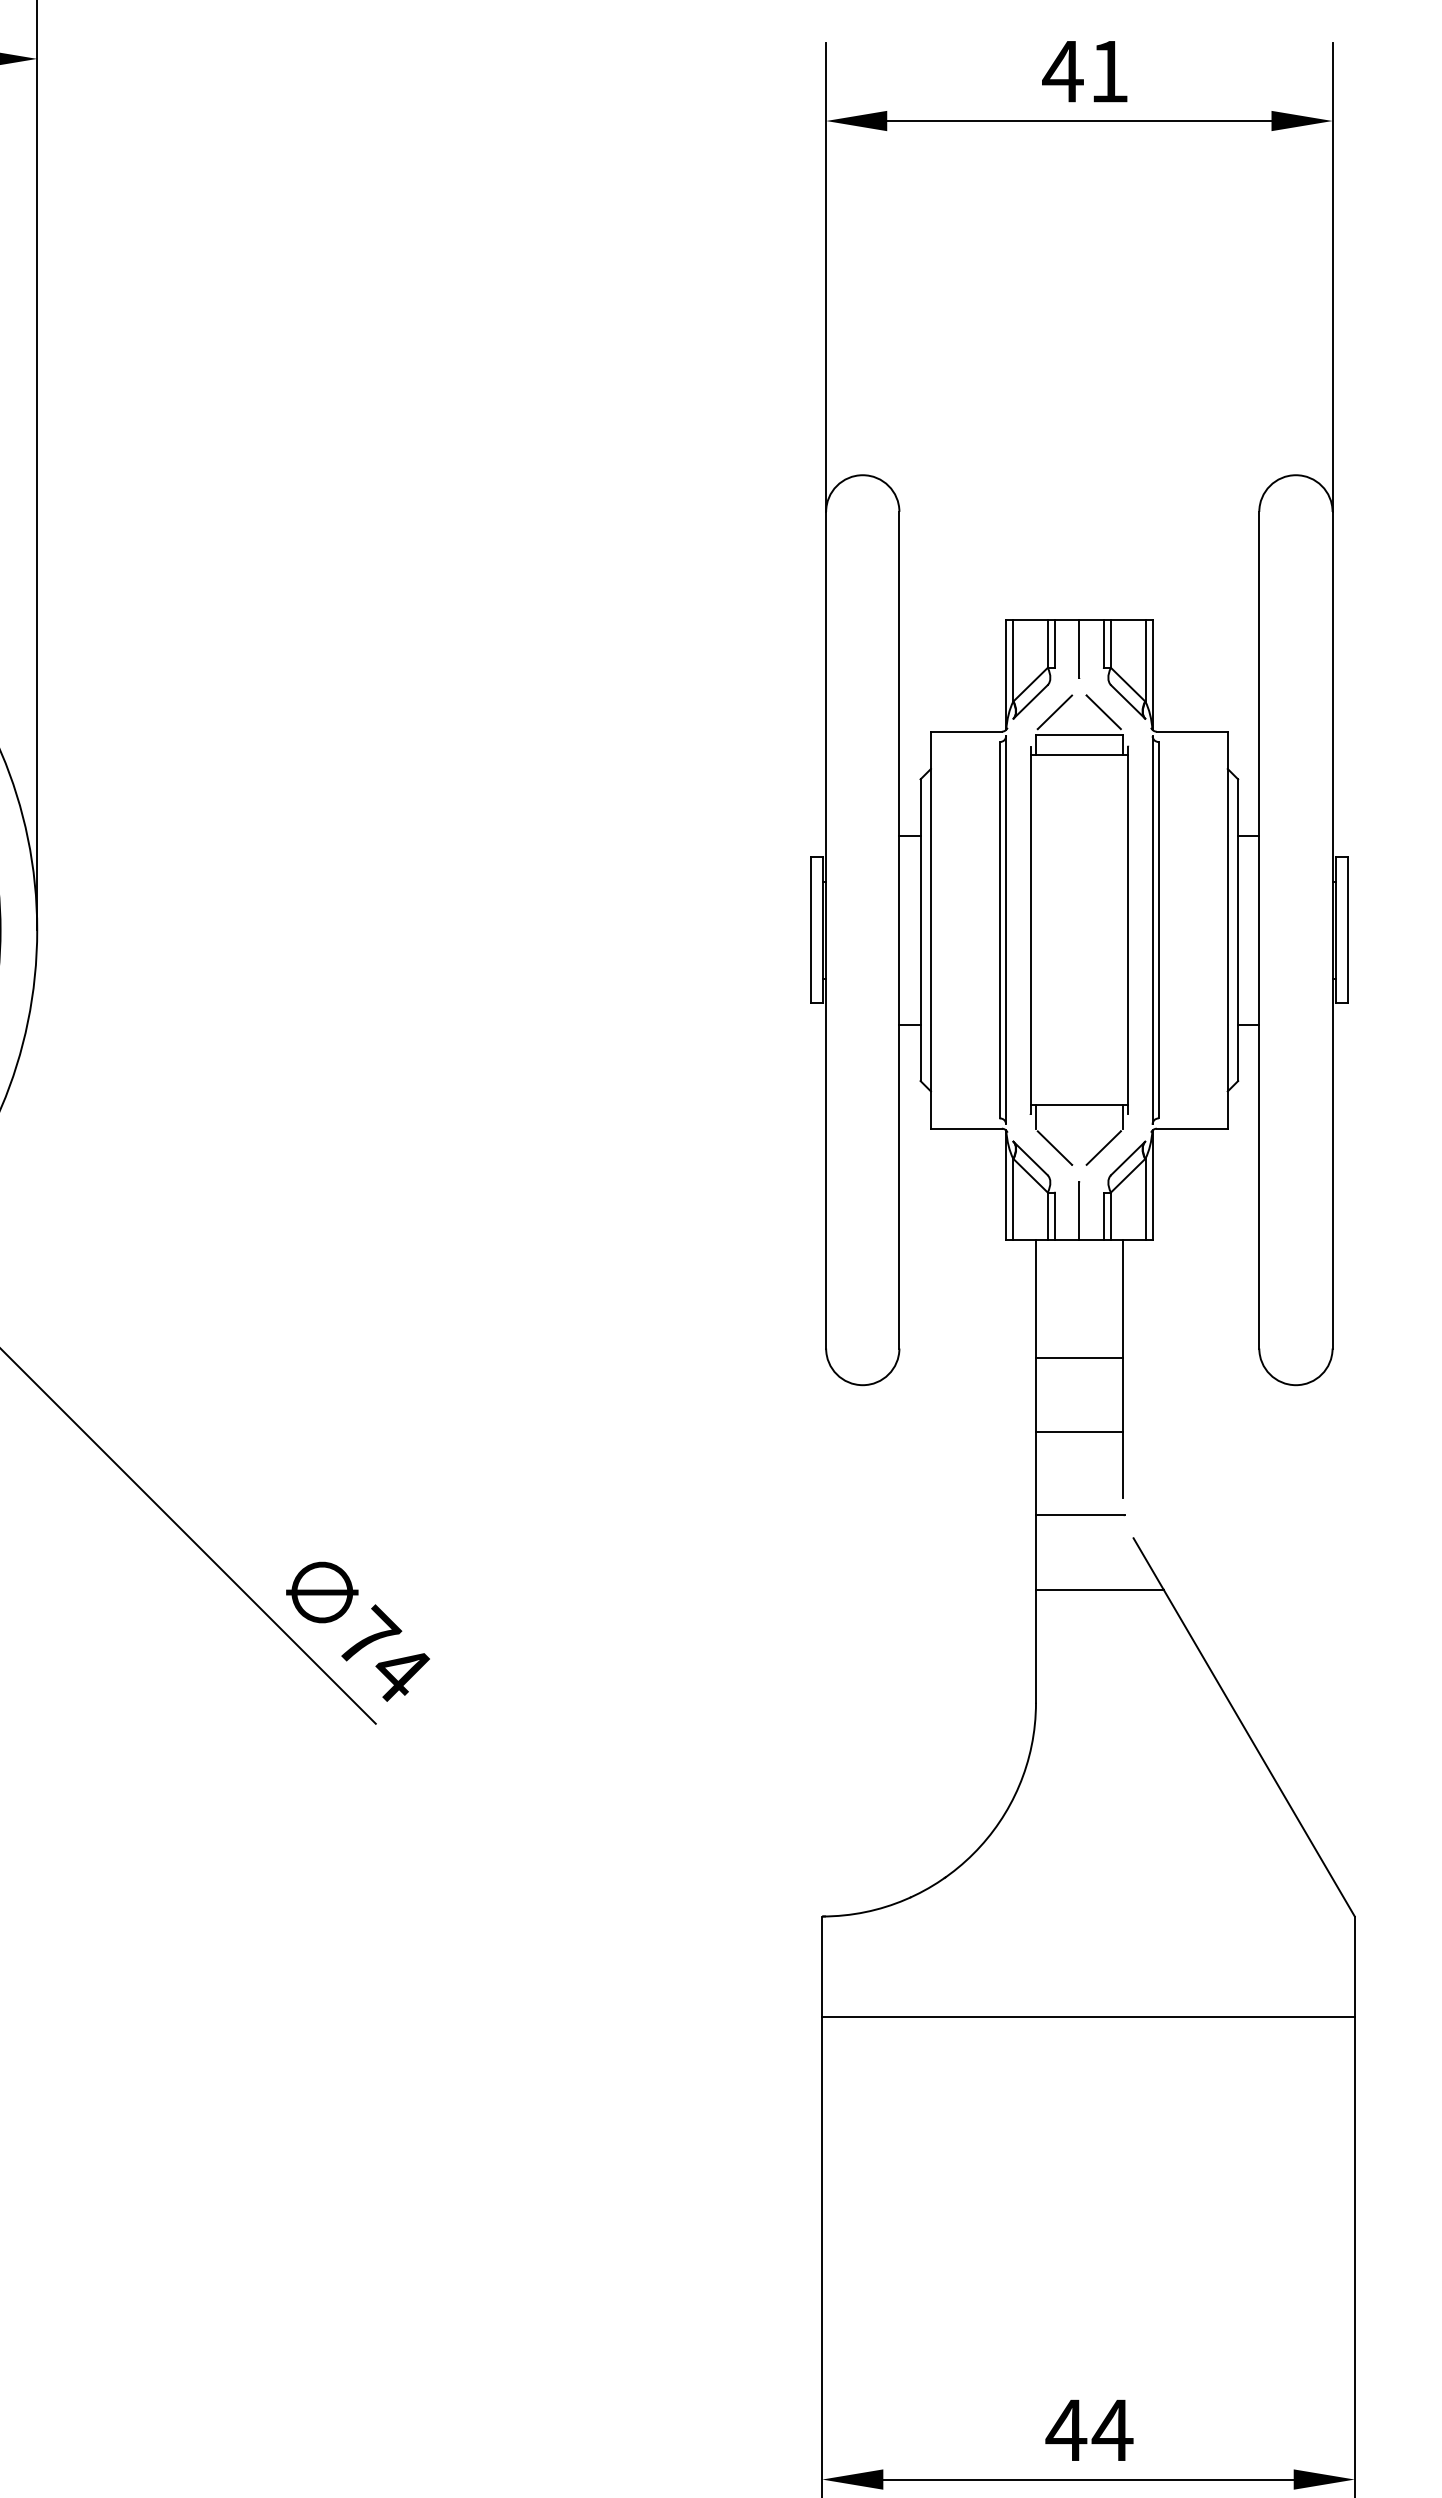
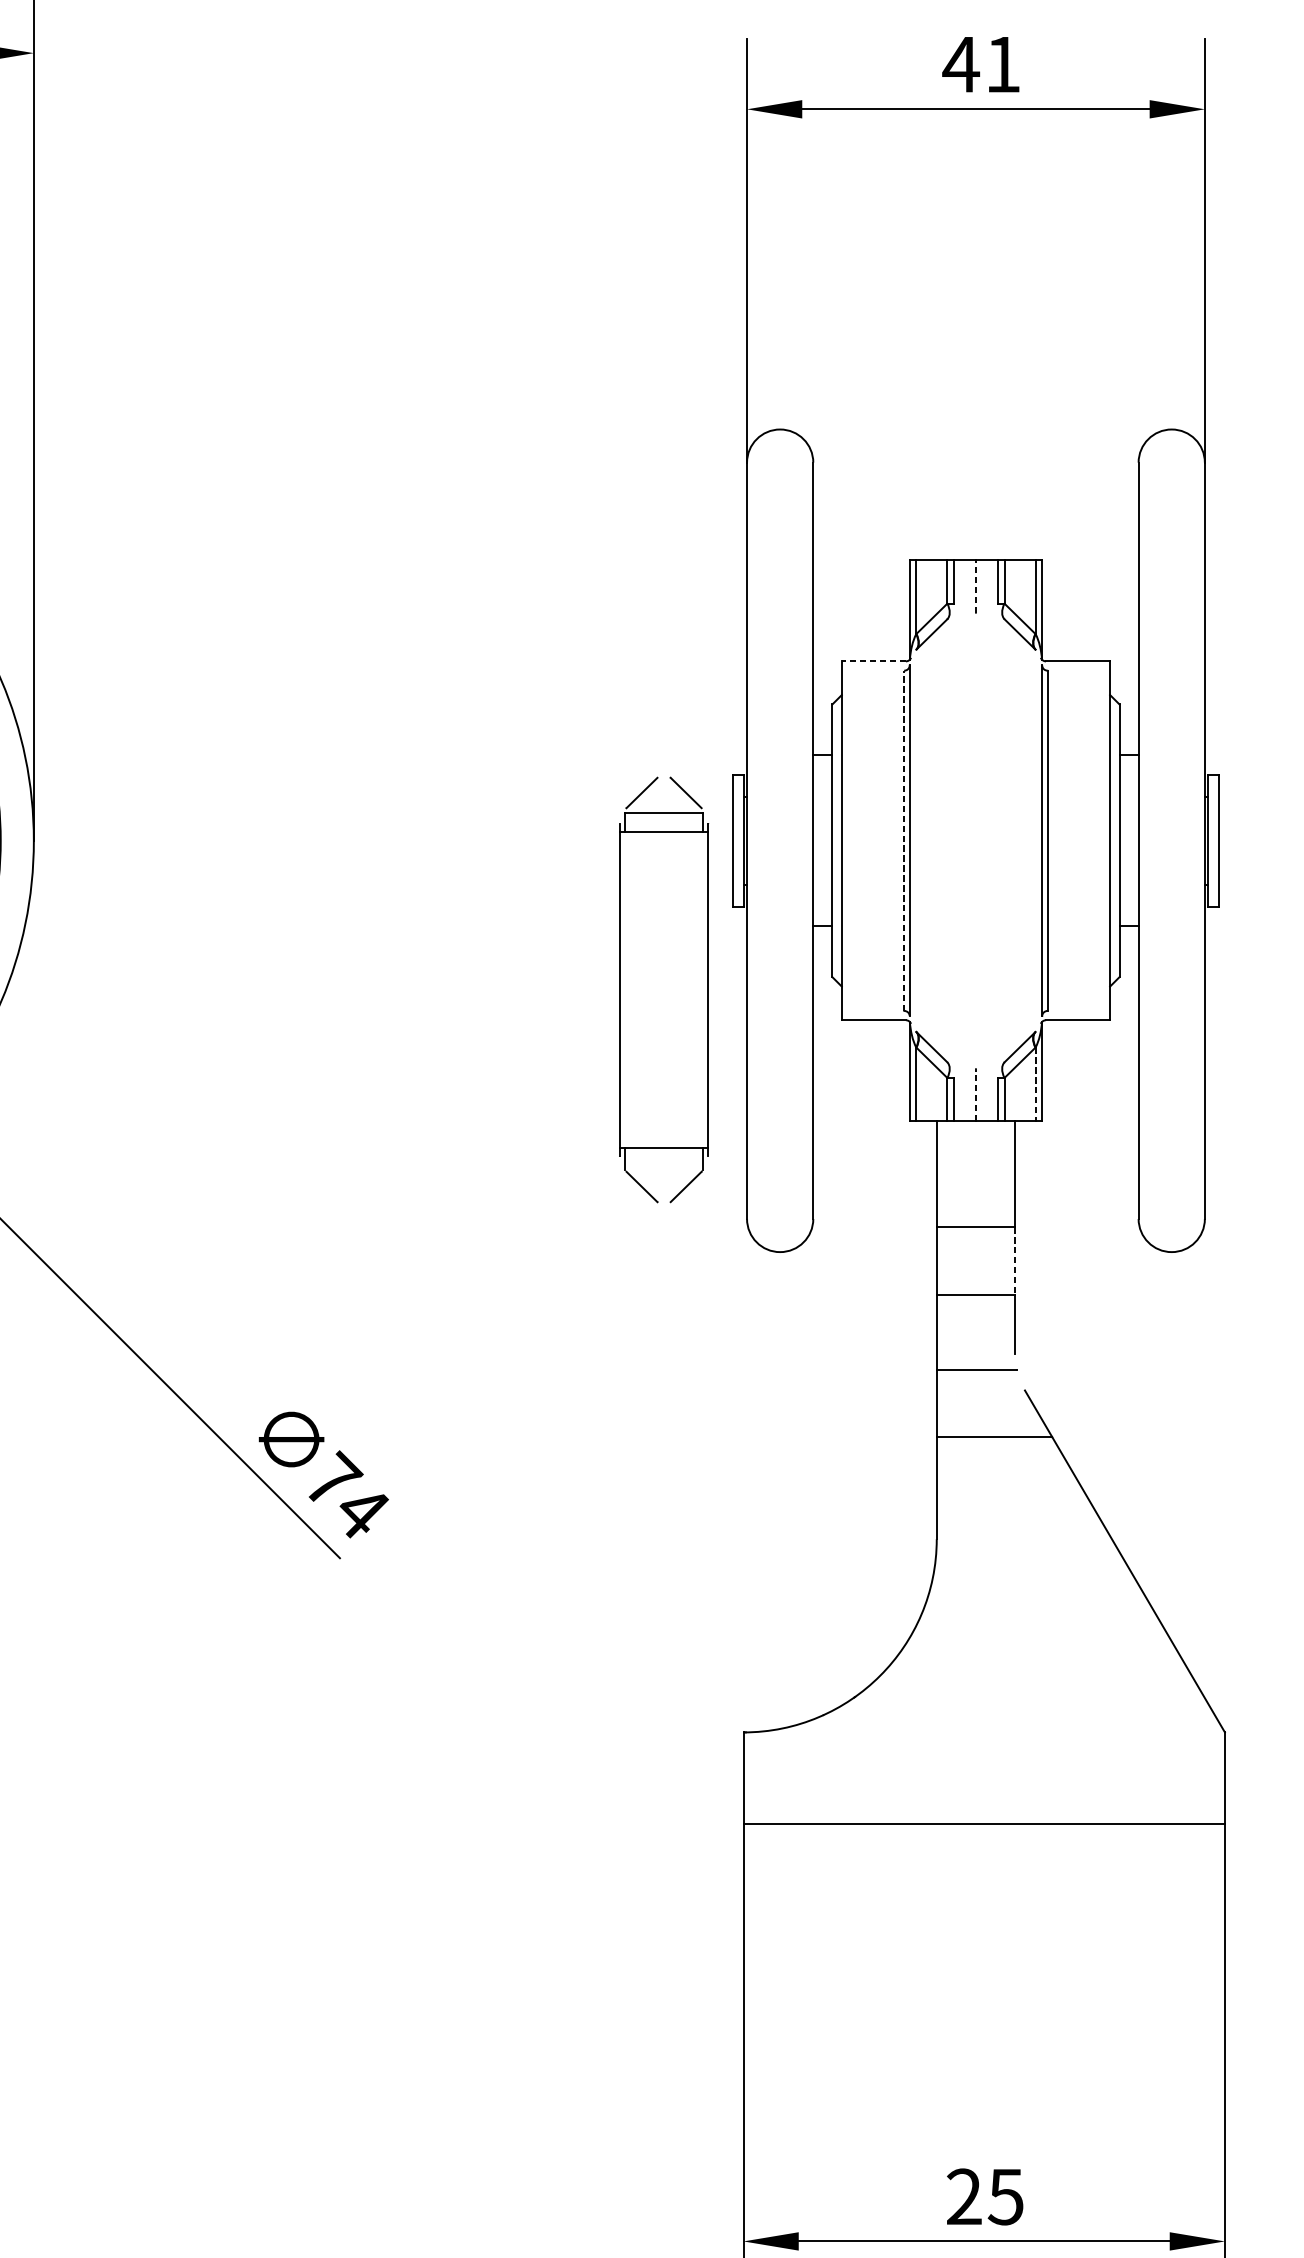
line: (1079, 648) -> (976, 586), solid -> dashed
line: (965, 731) -> (873, 661), solid -> dashed
line: (999, 929) -> (903, 840), solid -> dashed
part: (1078, 929) -> (663, 989), moved
line: (1145, 1199) -> (1035, 1084), solid -> dashed
line: (1079, 1210) -> (976, 1094), solid -> dashed
line: (1122, 1395) -> (1014, 1261), solid -> dashed
text: (1089, 2429) -> (985, 2196), 44 -> 25

